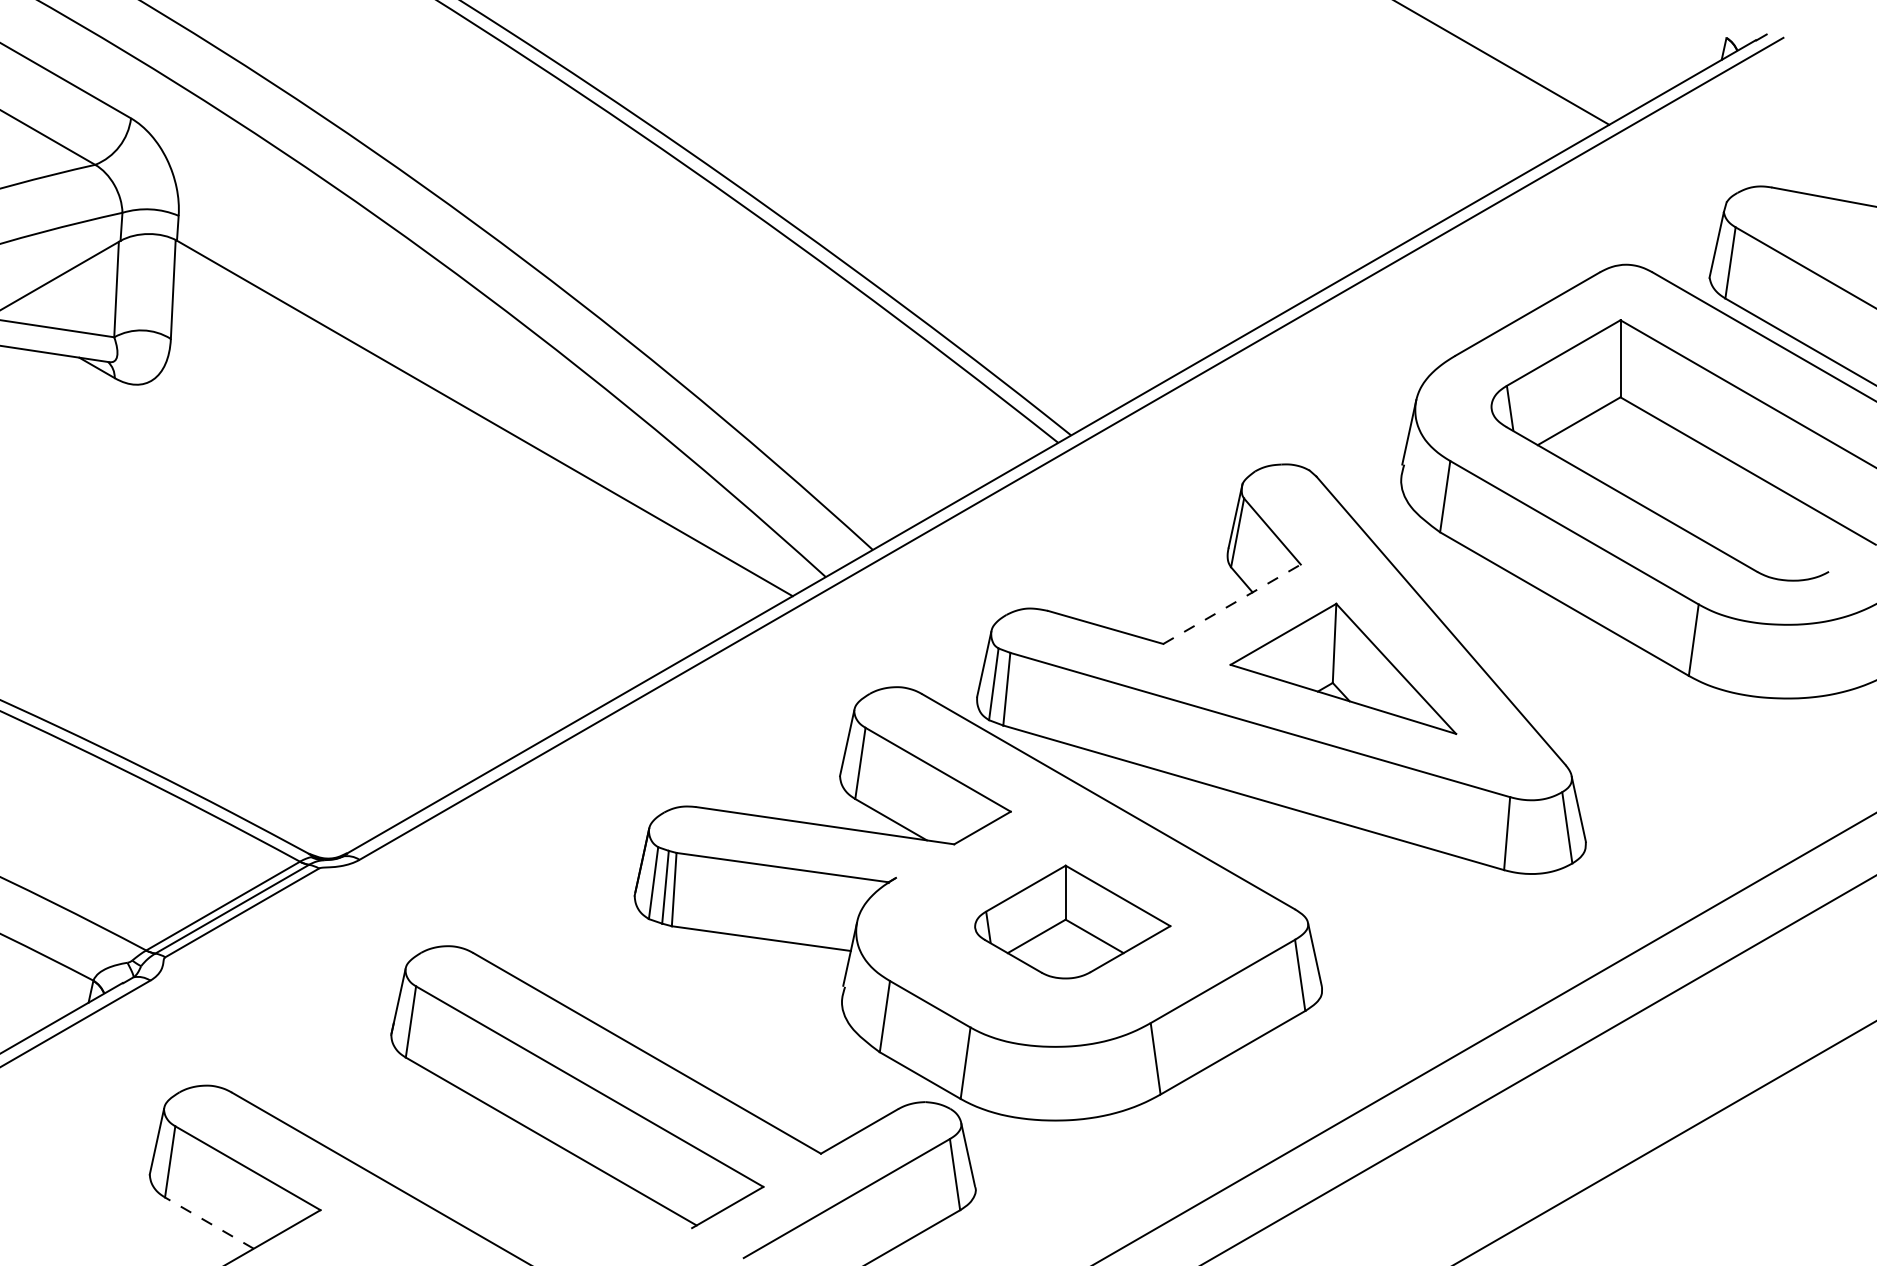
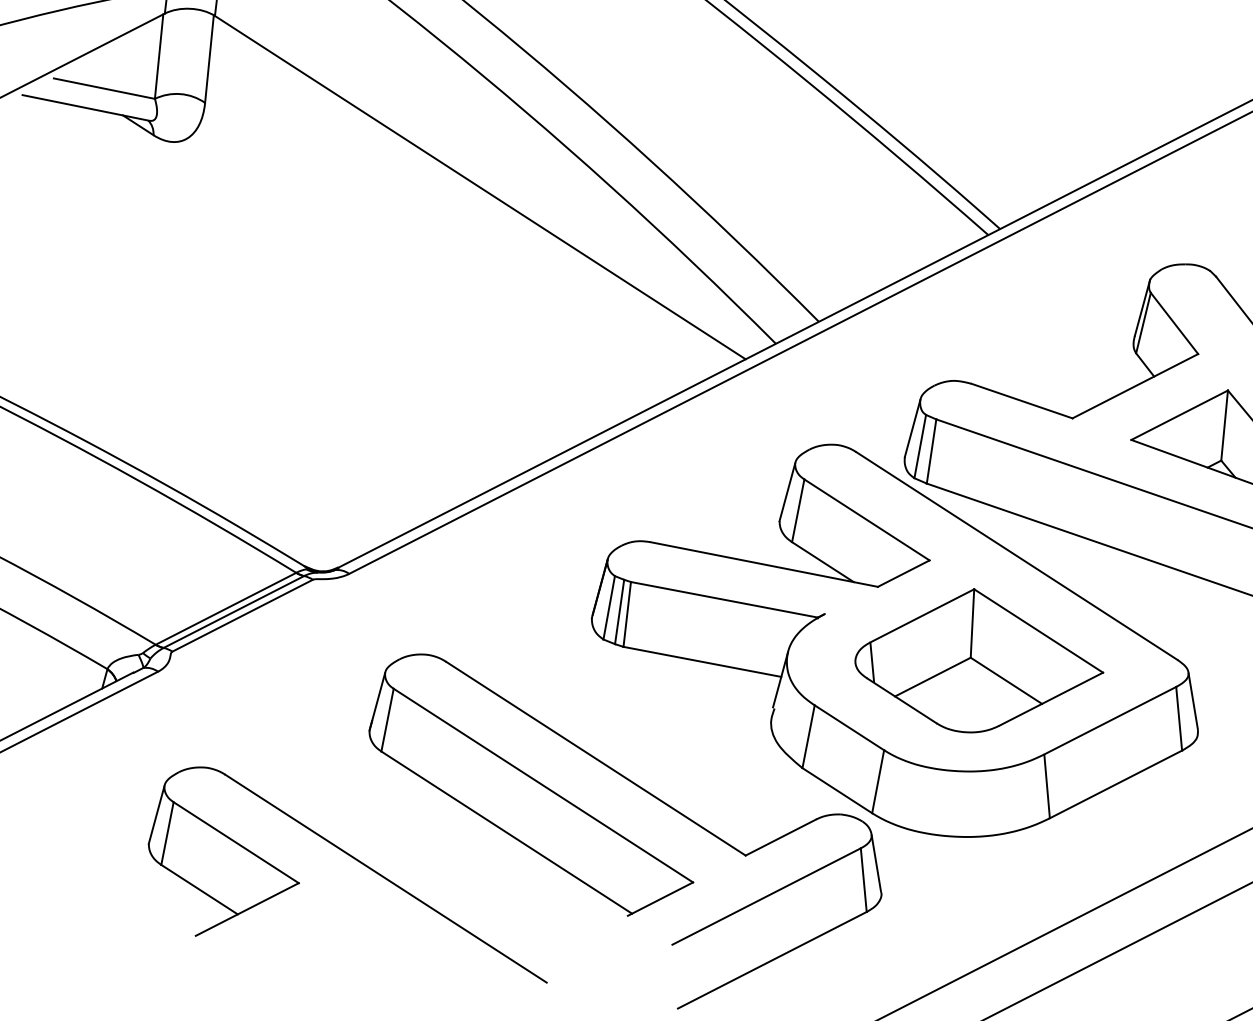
line: (1232, 604) -> (1135, 386), dashed -> solid
part: (1072, 921) -> (979, 660), size x1.43
line: (208, 1222) -> (198, 889), dashed -> solid

